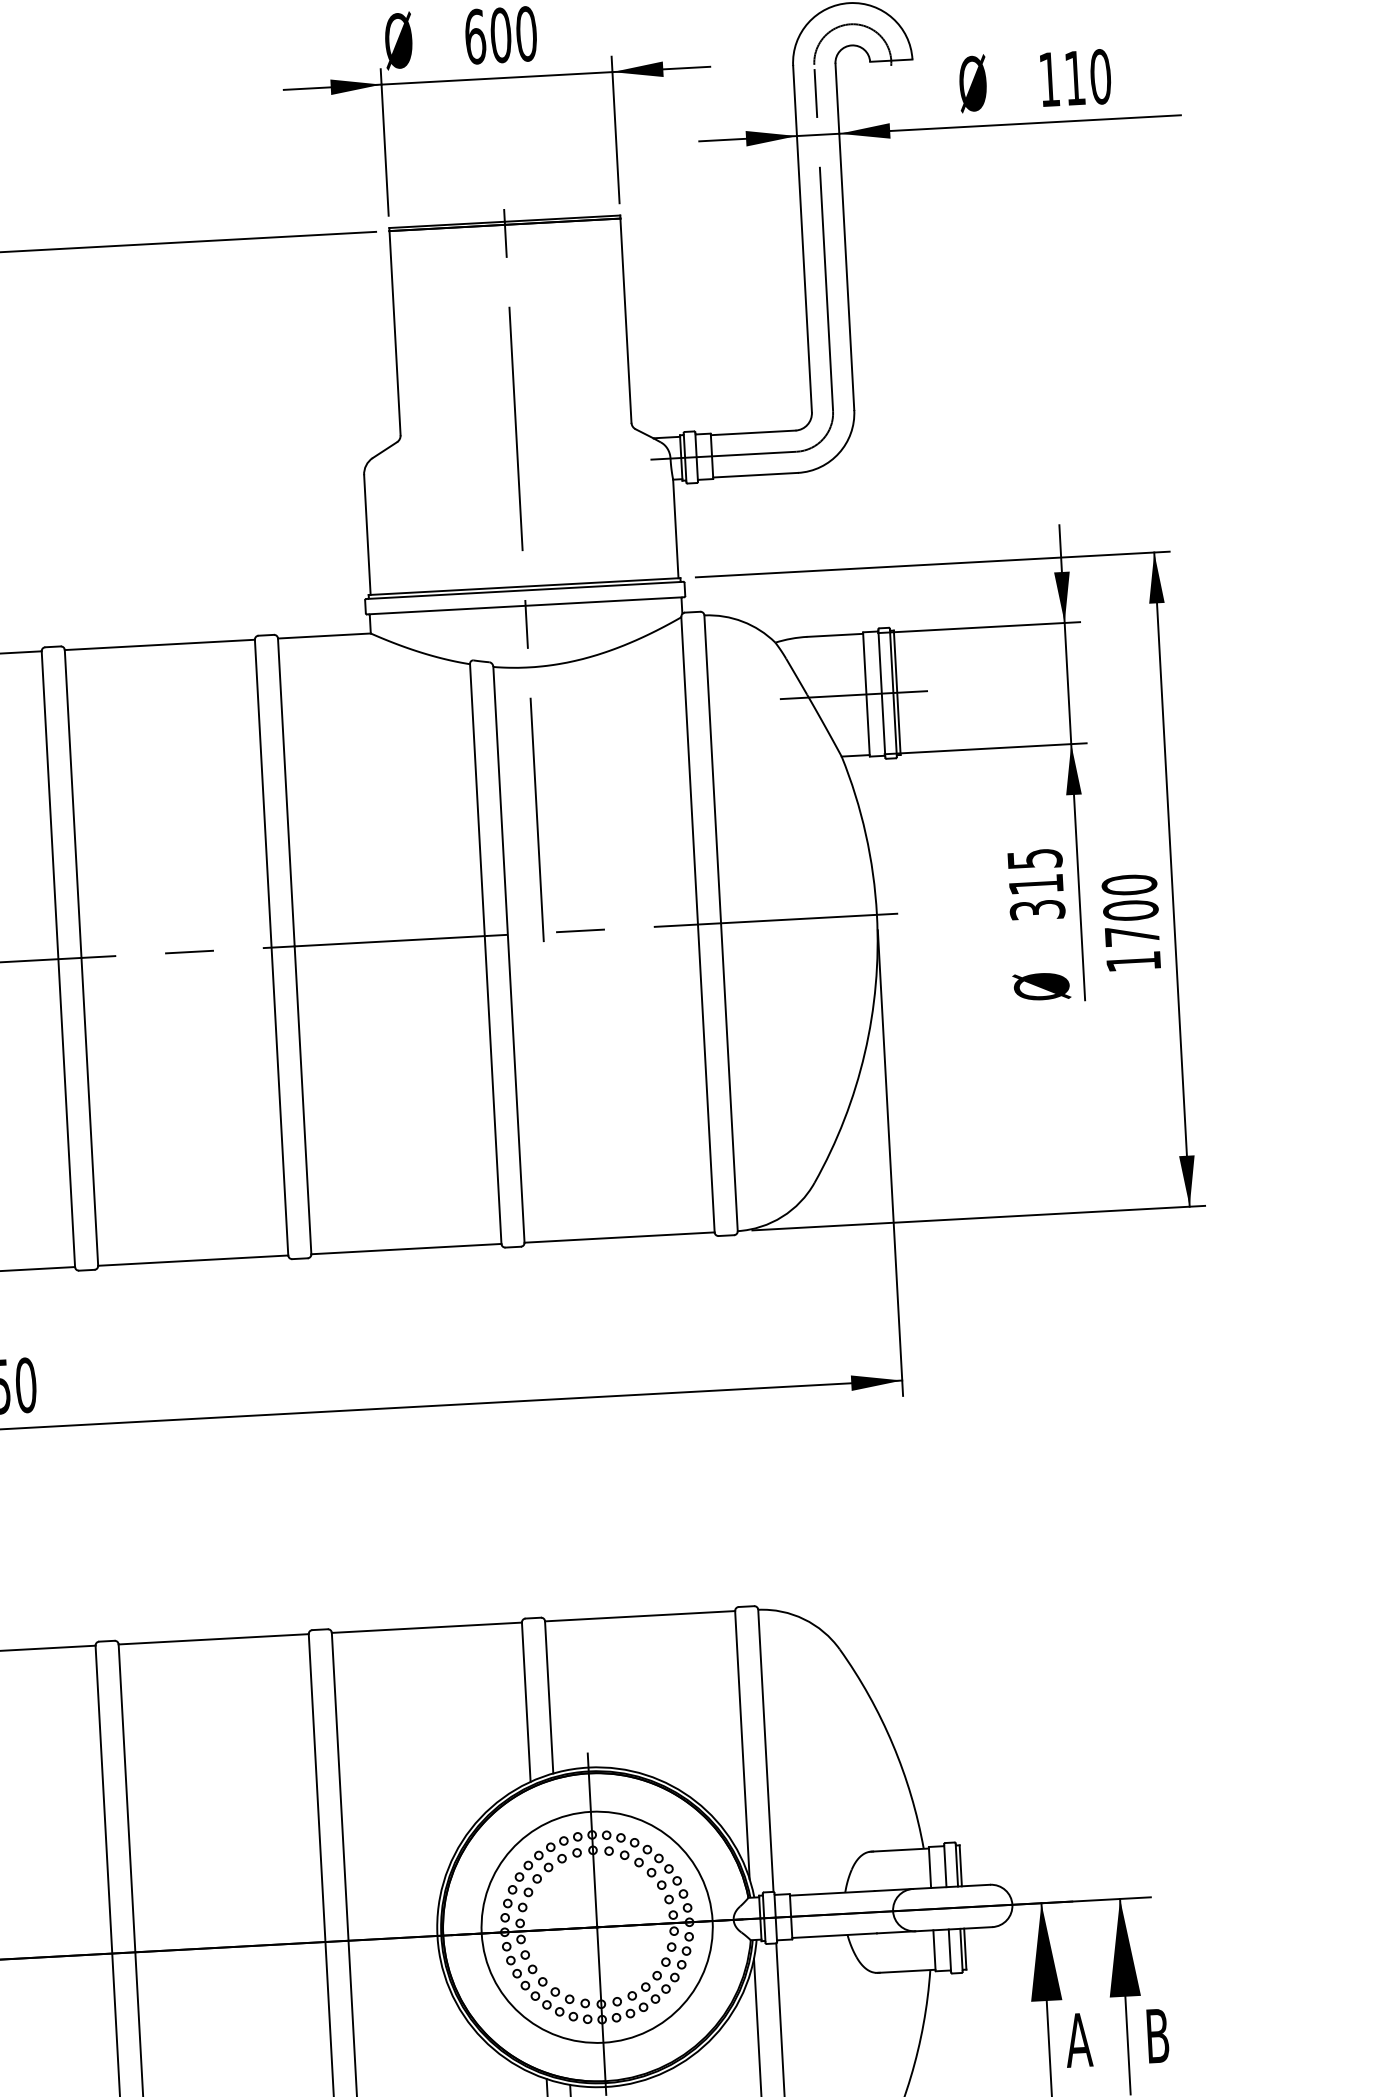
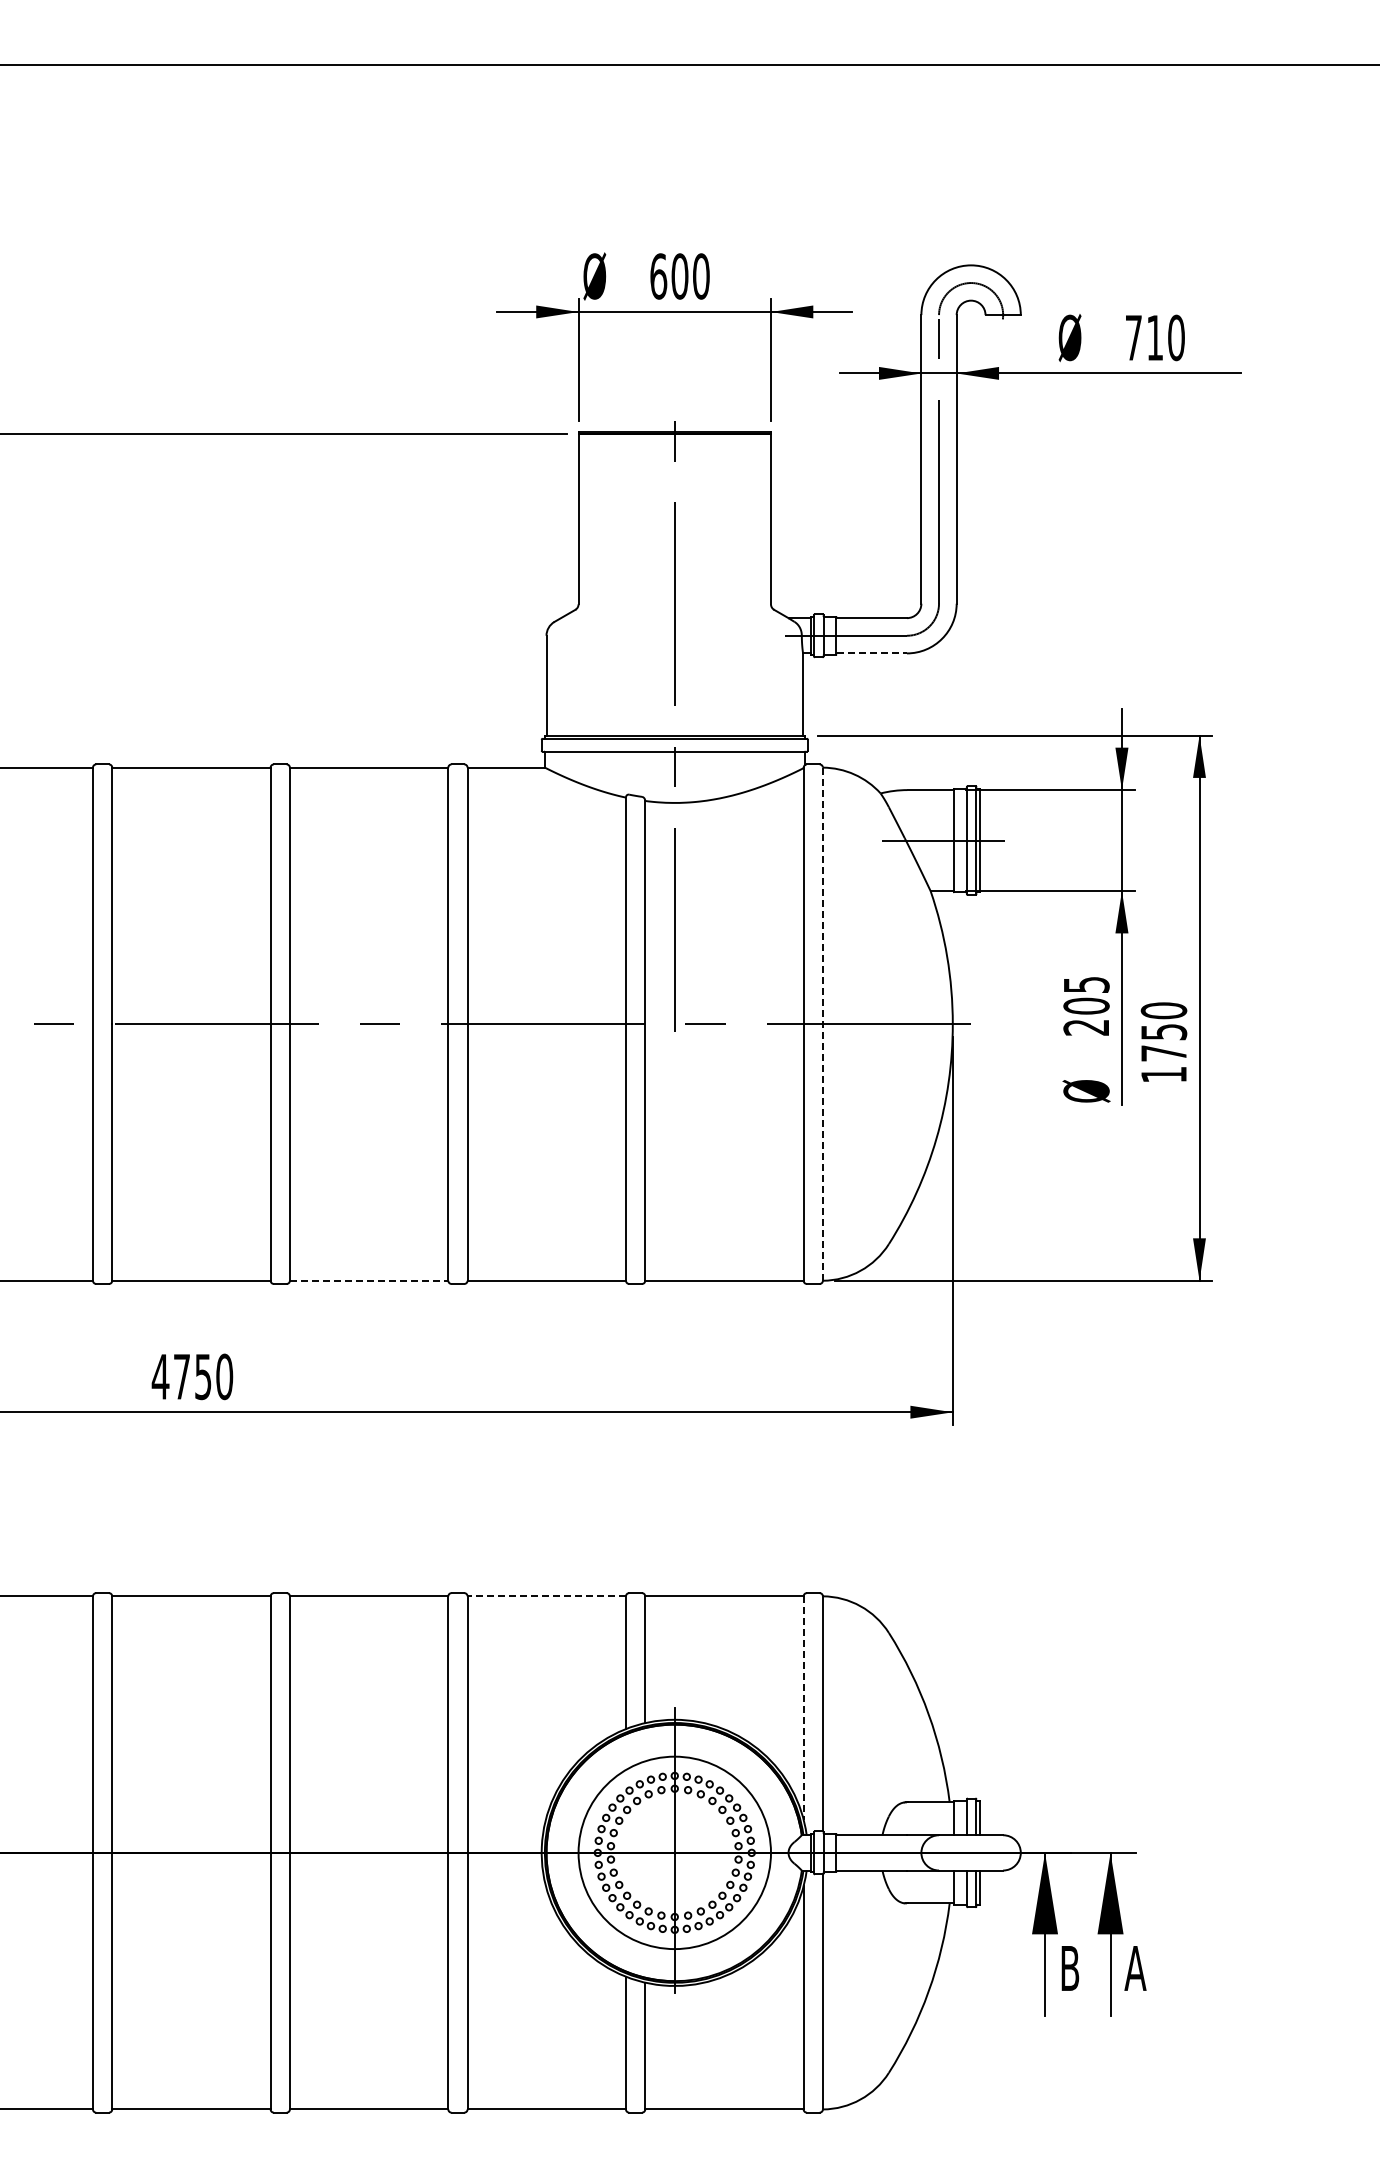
text: (1049, 79) -> (1133, 337), 110 -> 710
line: (756, 475) -> (872, 653), solid -> dashed
text: (1036, 896) -> (1086, 1016), 315 -> 205
text: (1130, 909) -> (1163, 1031), 1700 -> 1750
line: (720, 923) -> (822, 1024), solid -> dashed
line: (193, 1260) -> (369, 1280), solid -> dashed
line: (426, 1627) -> (546, 1596), solid -> dashed
line: (742, 1745) -> (803, 1708), solid -> dashed
text: (1157, 2036) -> (1135, 1968), B -> A
text: (1078, 2040) -> (1069, 1968), A -> B

